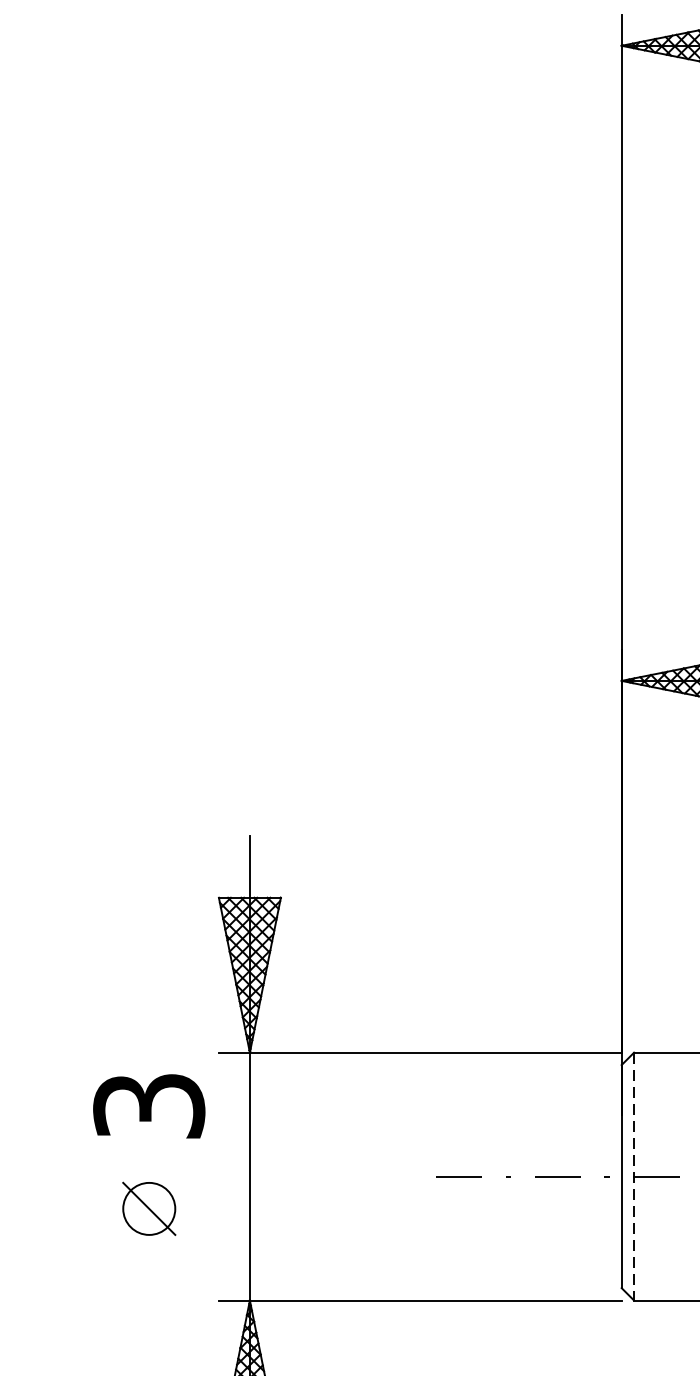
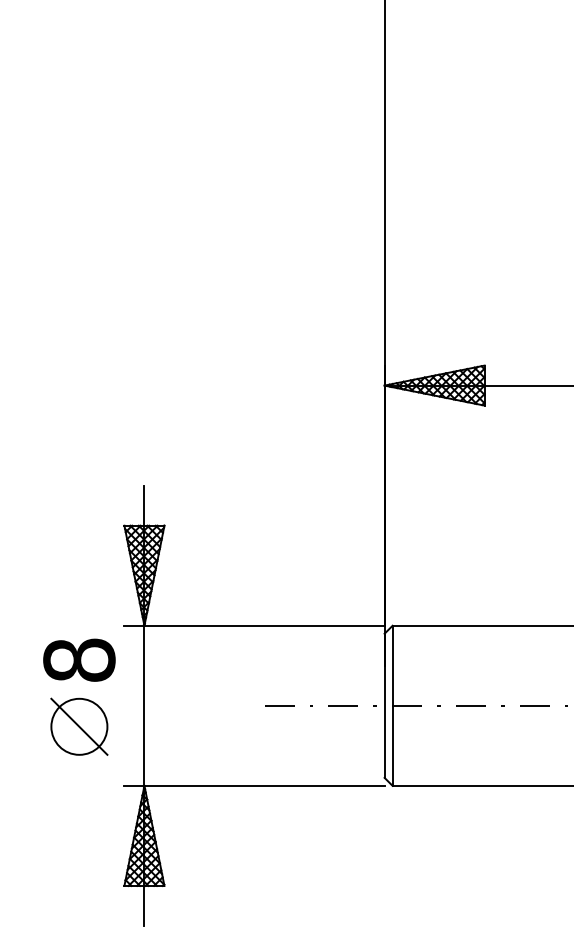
text: (149, 1104) -> (79, 659), 3 -> 8
line: (633, 1177) -> (392, 706), dashed -> solid
part: (149, 1208) -> (79, 726), size x1.67

